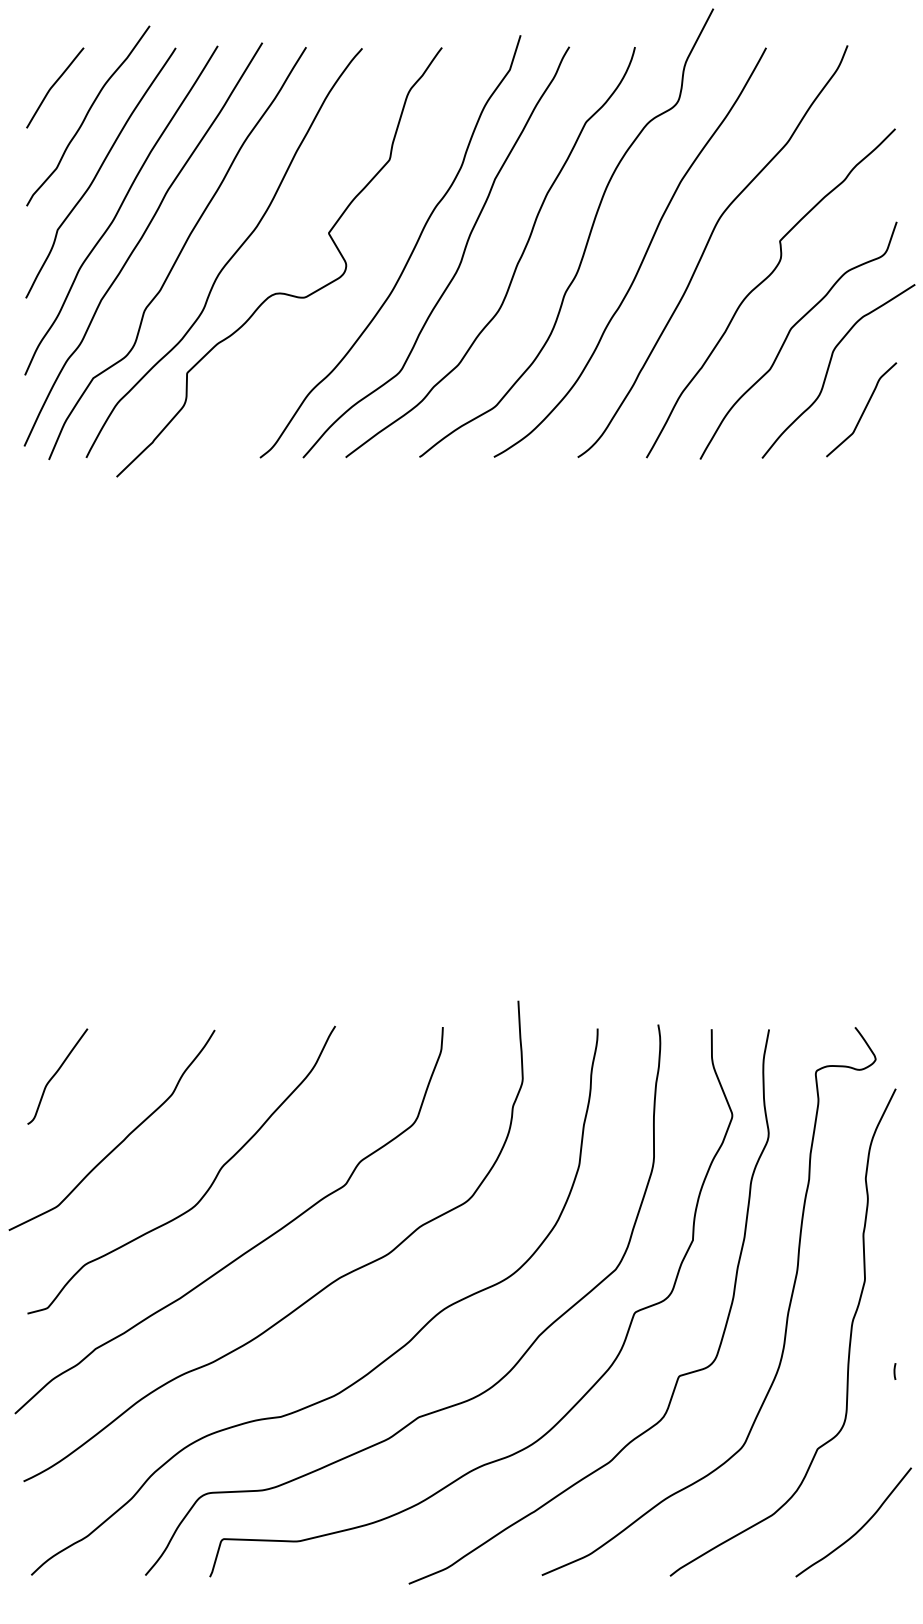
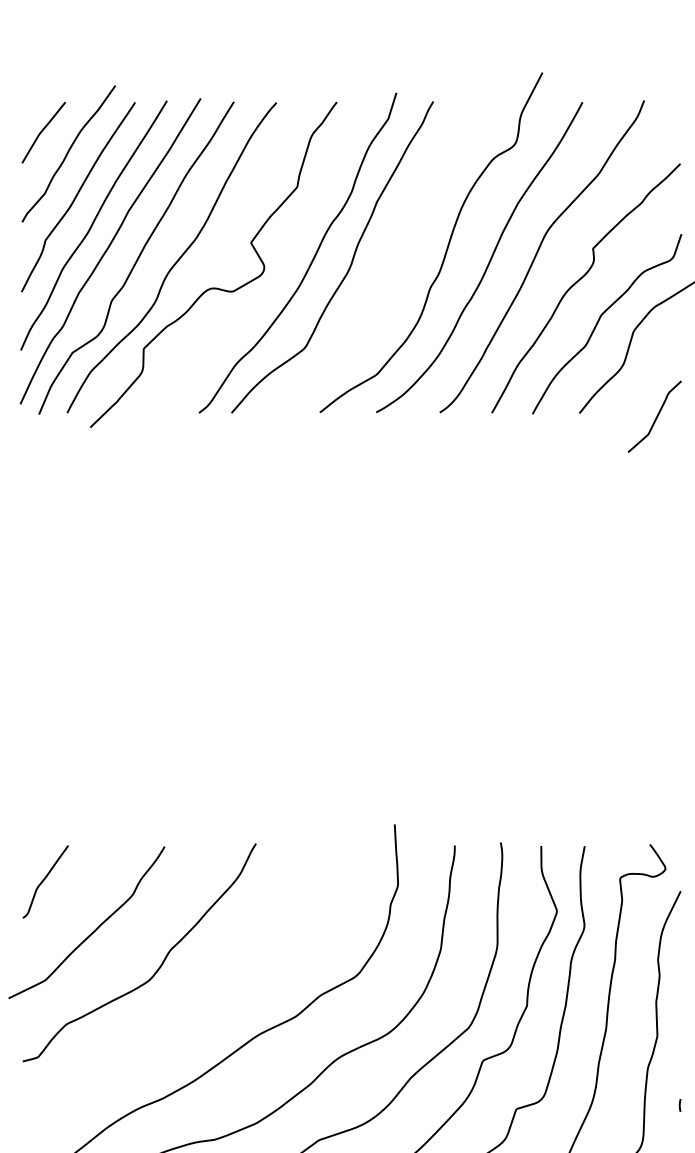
curve: (517, 261) -> (394, 264), removed
curve: (863, 409) -> (656, 416), moved
curve: (248, 1249) -> (190, 1012), removed

